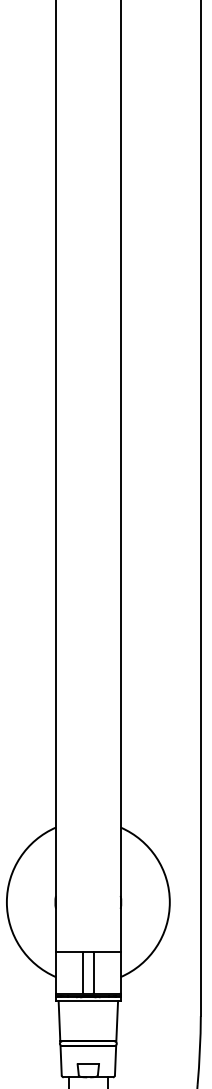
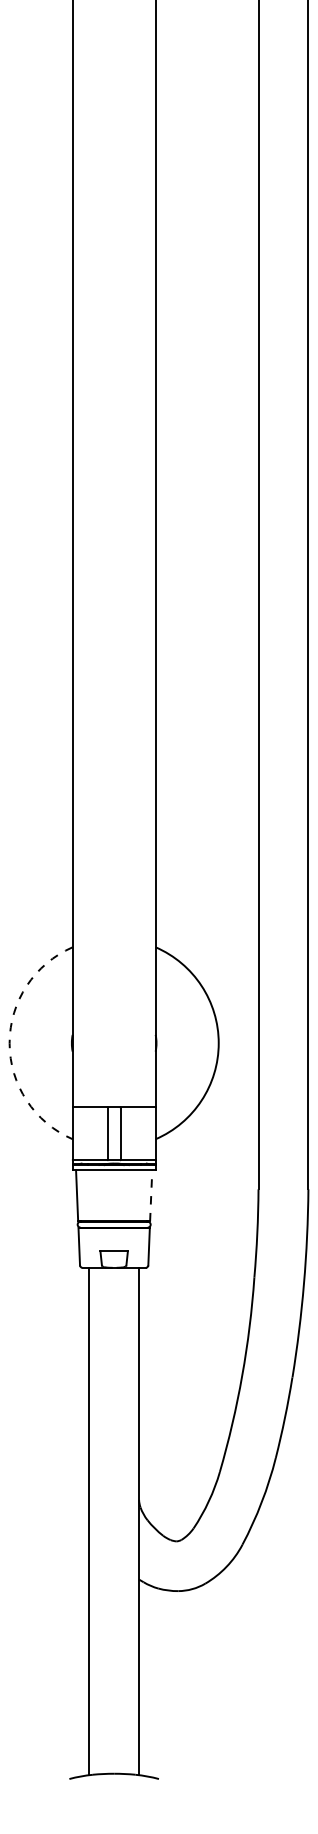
arc: (6, 902) -> (9, 1043), solid -> dashed
line: (117, 1020) -> (151, 1195), solid -> dashed

